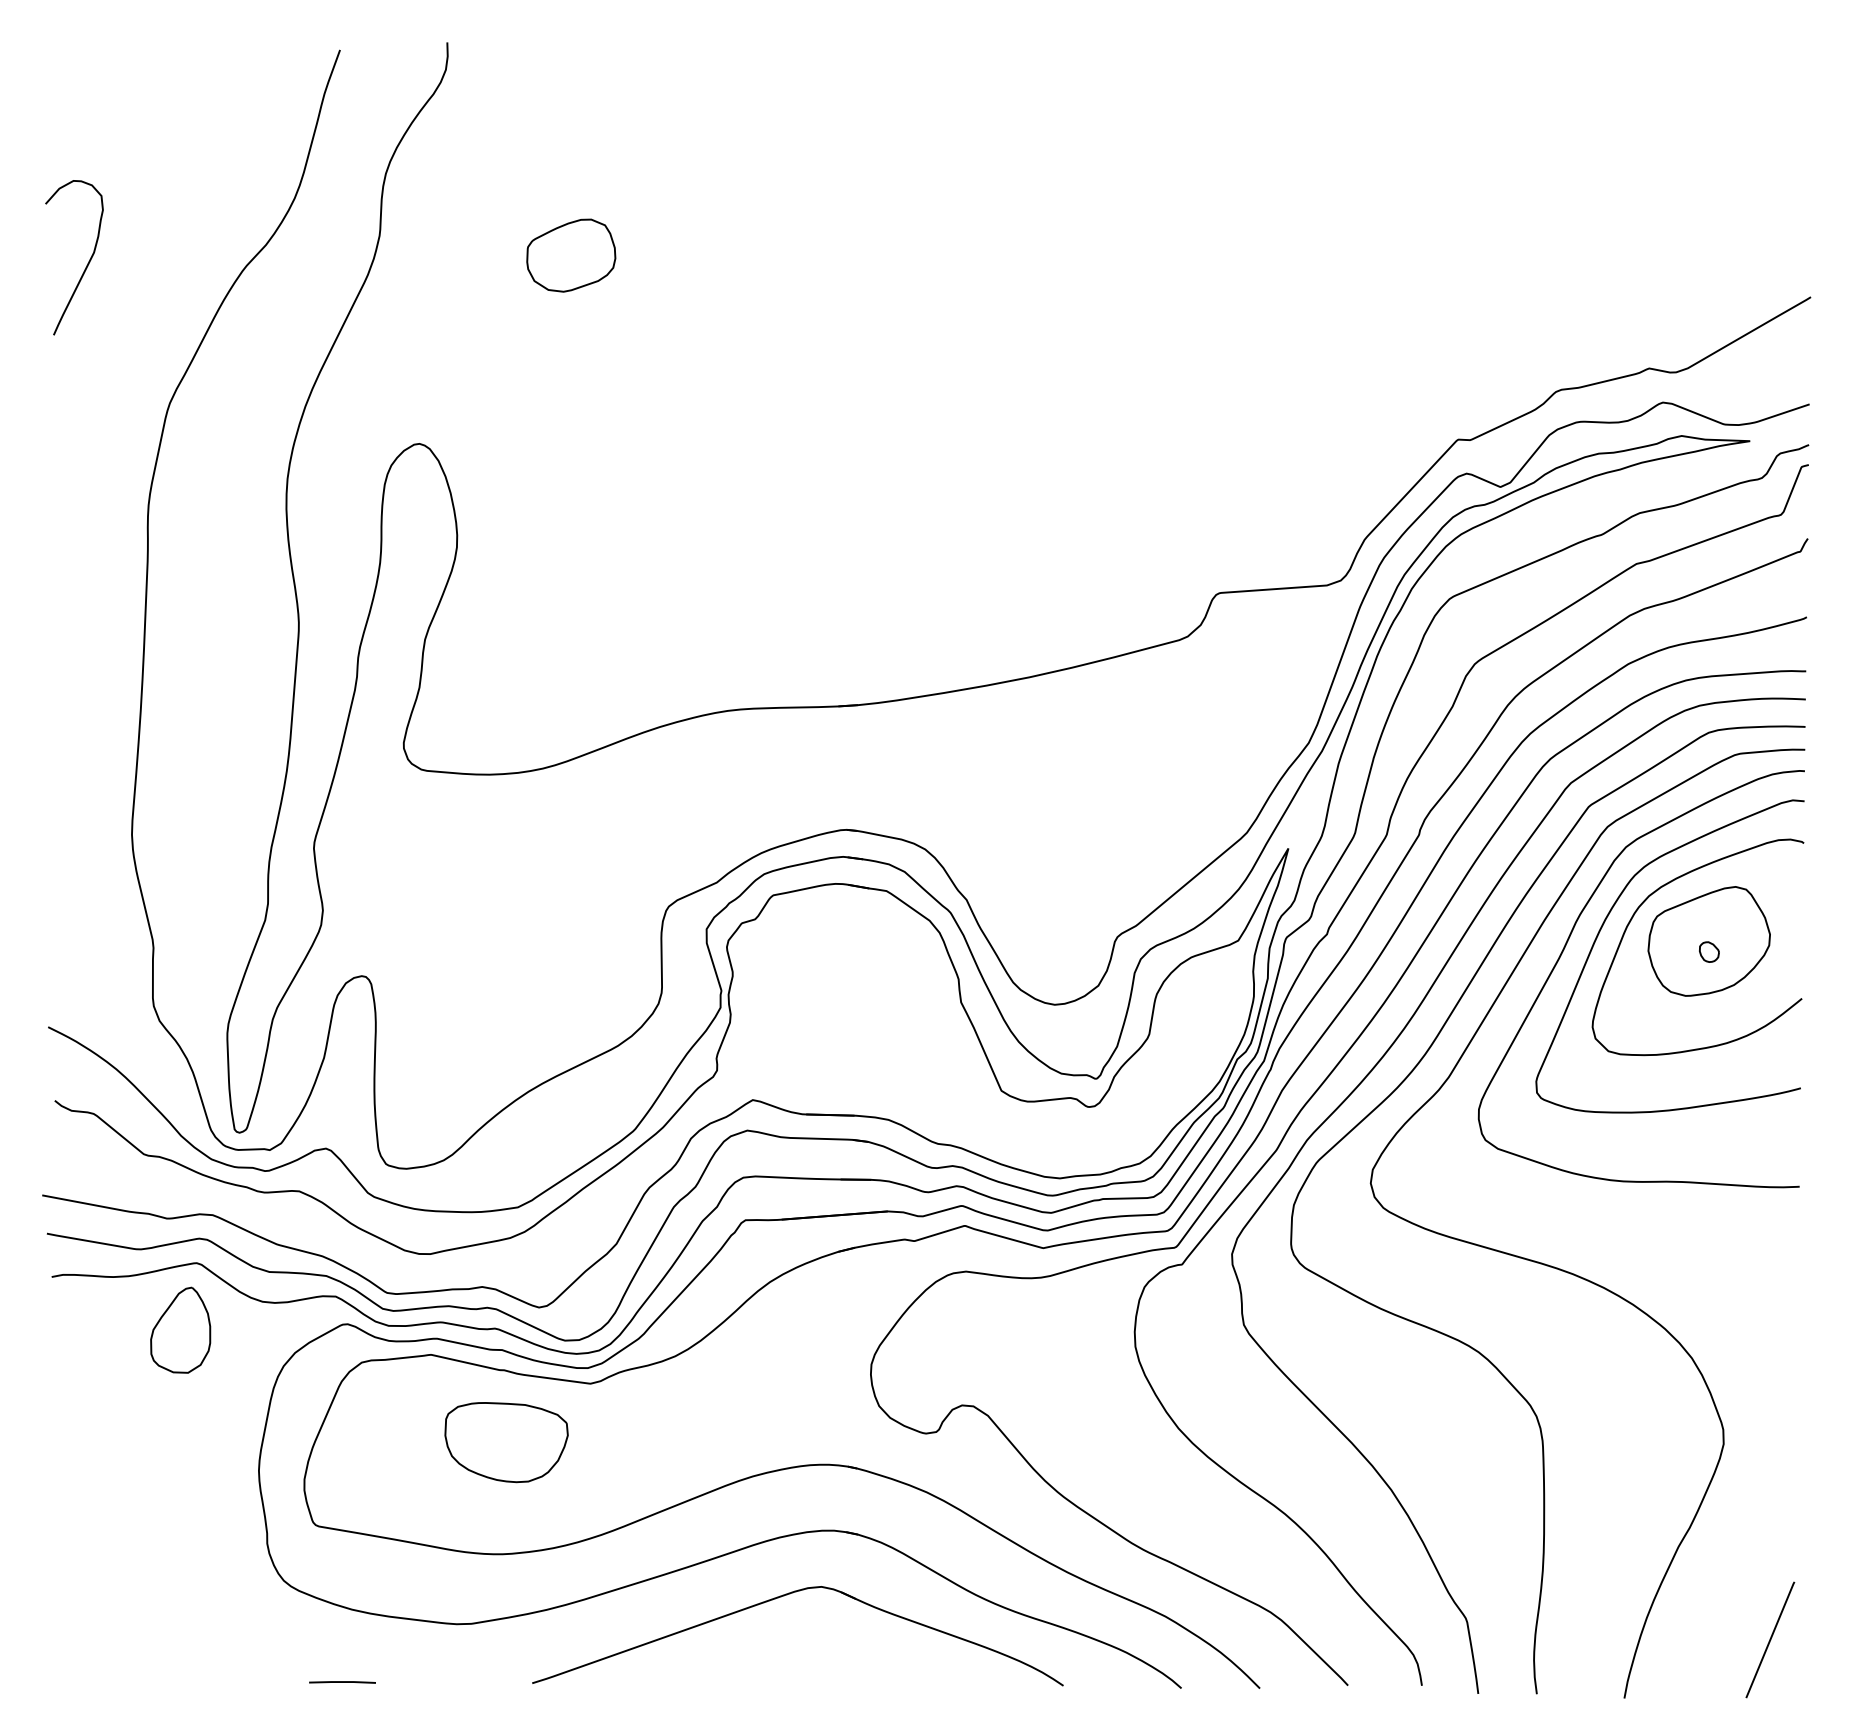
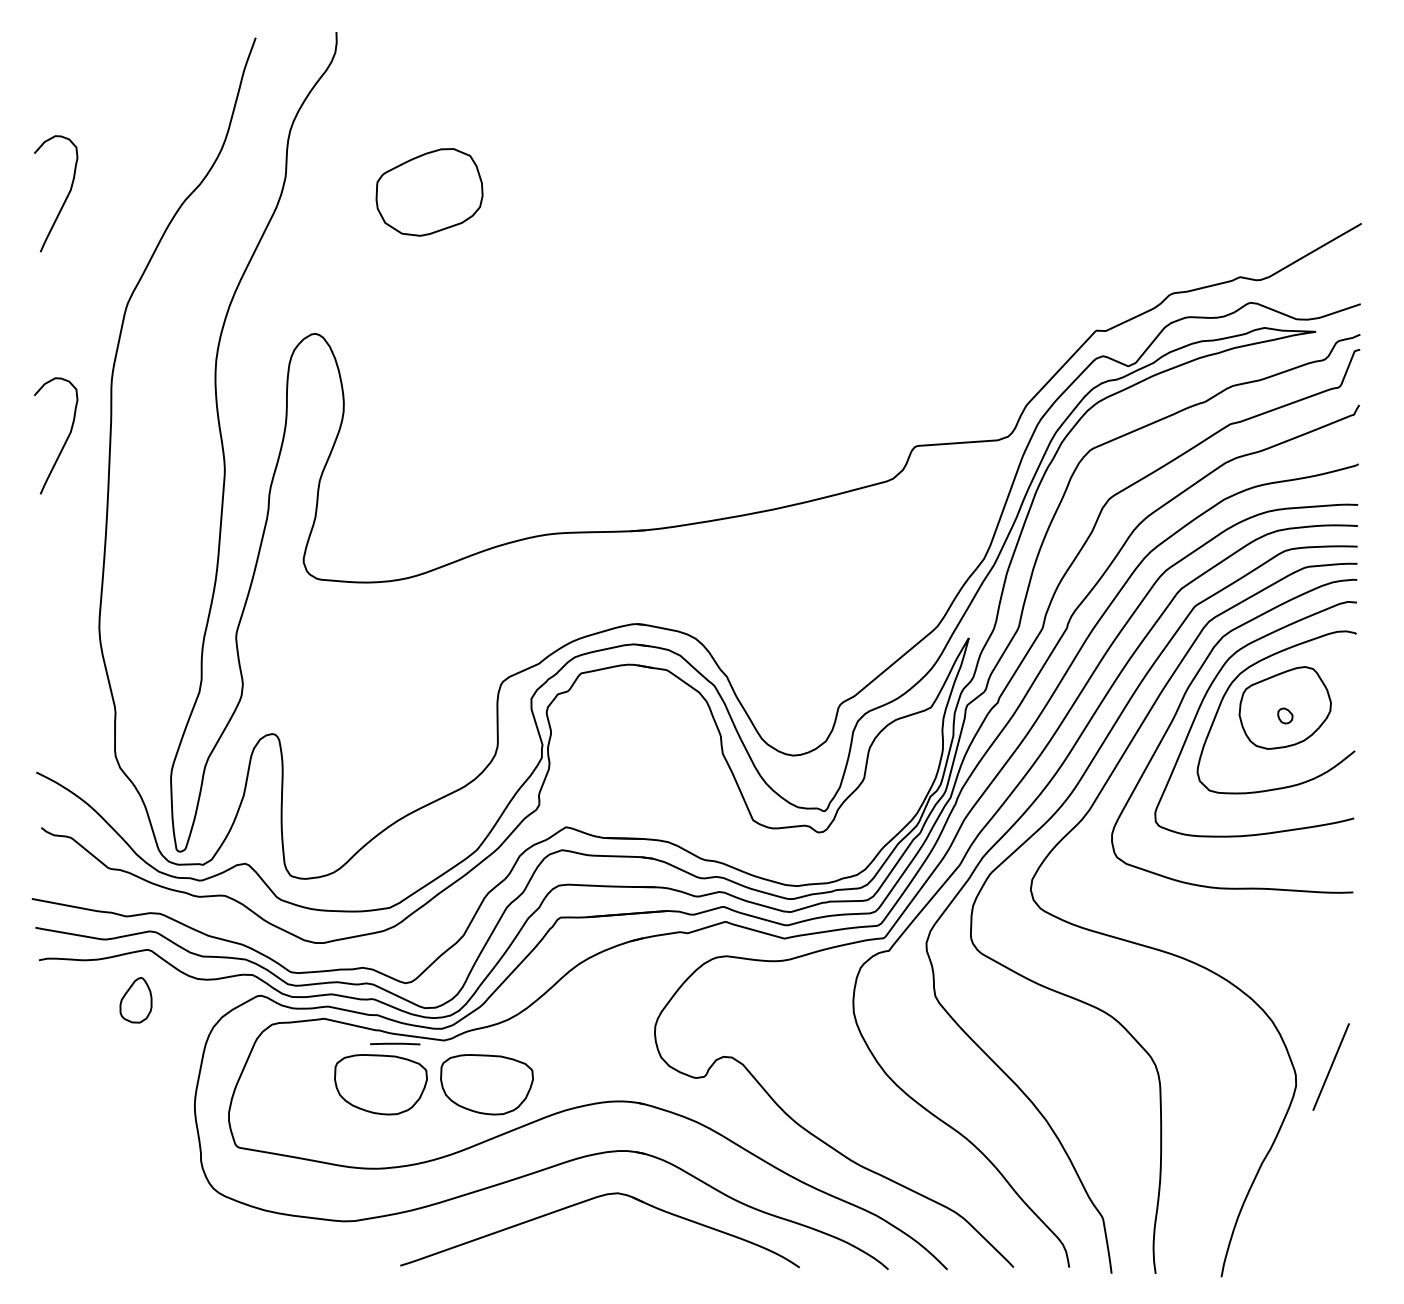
part: (571, 255) -> (429, 192), size x1.6
curve: (87, 585) -> (65, 440), added
part: (180, 1329) -> (135, 999), size x0.7
part: (647, 1442) -> (486, 1084), added
line: (1770, 1639) -> (1331, 1066), moved
line: (342, 1682) -> (395, 1044), moved

